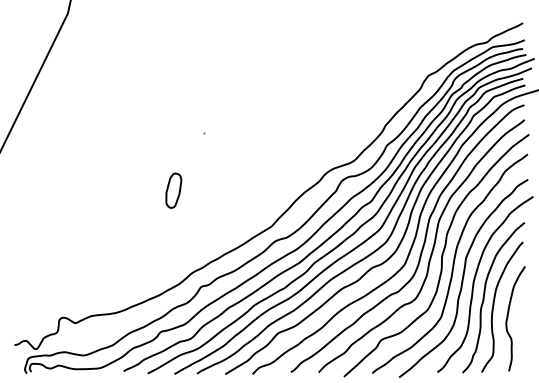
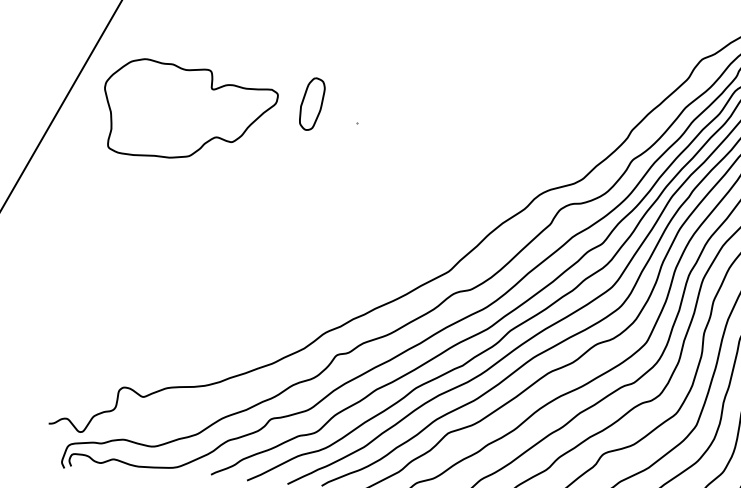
part: (93, 132) -> (189, 110), added
part: (173, 190) -> (311, 103), moved

